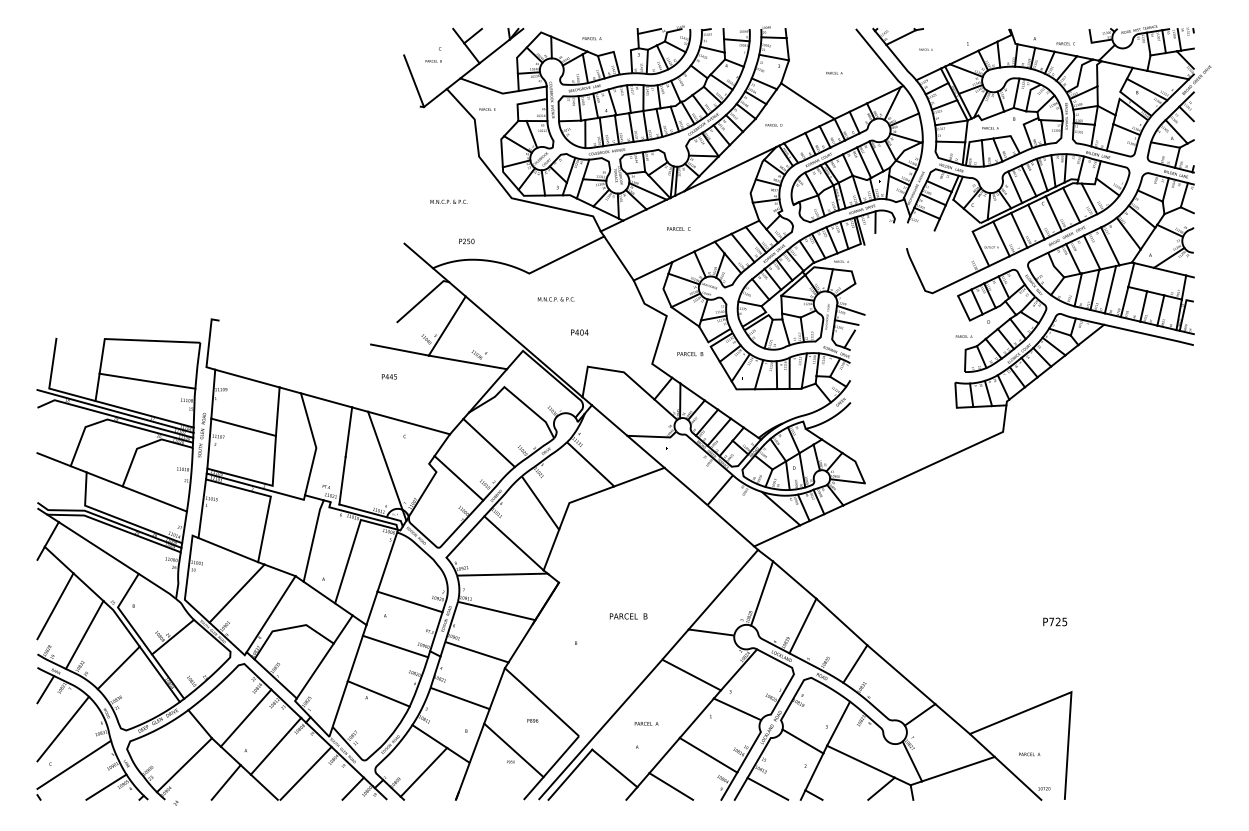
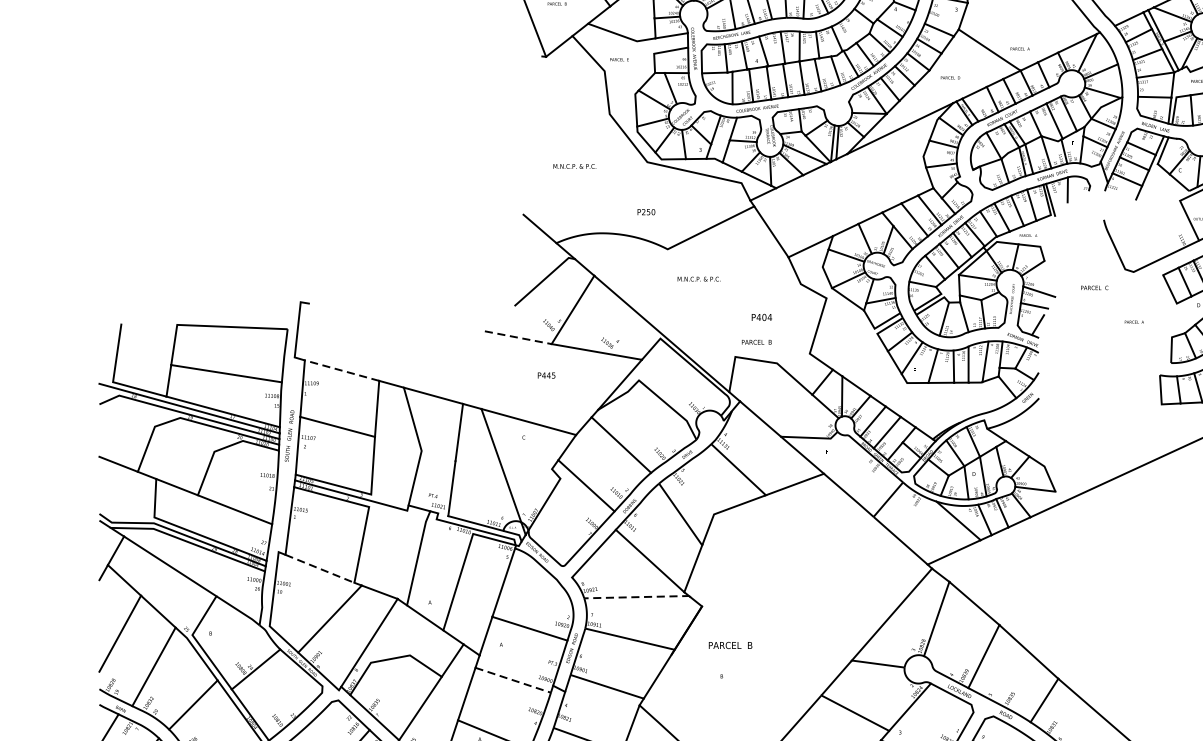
text: (834, 73) -> (1020, 49), moved
text: (678, 228) -> (1094, 287), moved
text: (466, 241) -> (646, 212), moved
text: (579, 332) -> (761, 317), moved
text: (963, 336) -> (1133, 322), moved
line: (400, 350) -> (518, 338), solid -> dashed
text: (690, 354) -> (756, 342), moved
text: (388, 376) -> (545, 375), moved
line: (246, 378) -> (340, 370), solid -> dashed
line: (228, 550) -> (320, 569), solid -> dashed
line: (503, 574) -> (637, 597), solid -> dashed
text: (628, 616) -> (730, 645), moved
line: (396, 646) -> (514, 680), solid -> dashed

